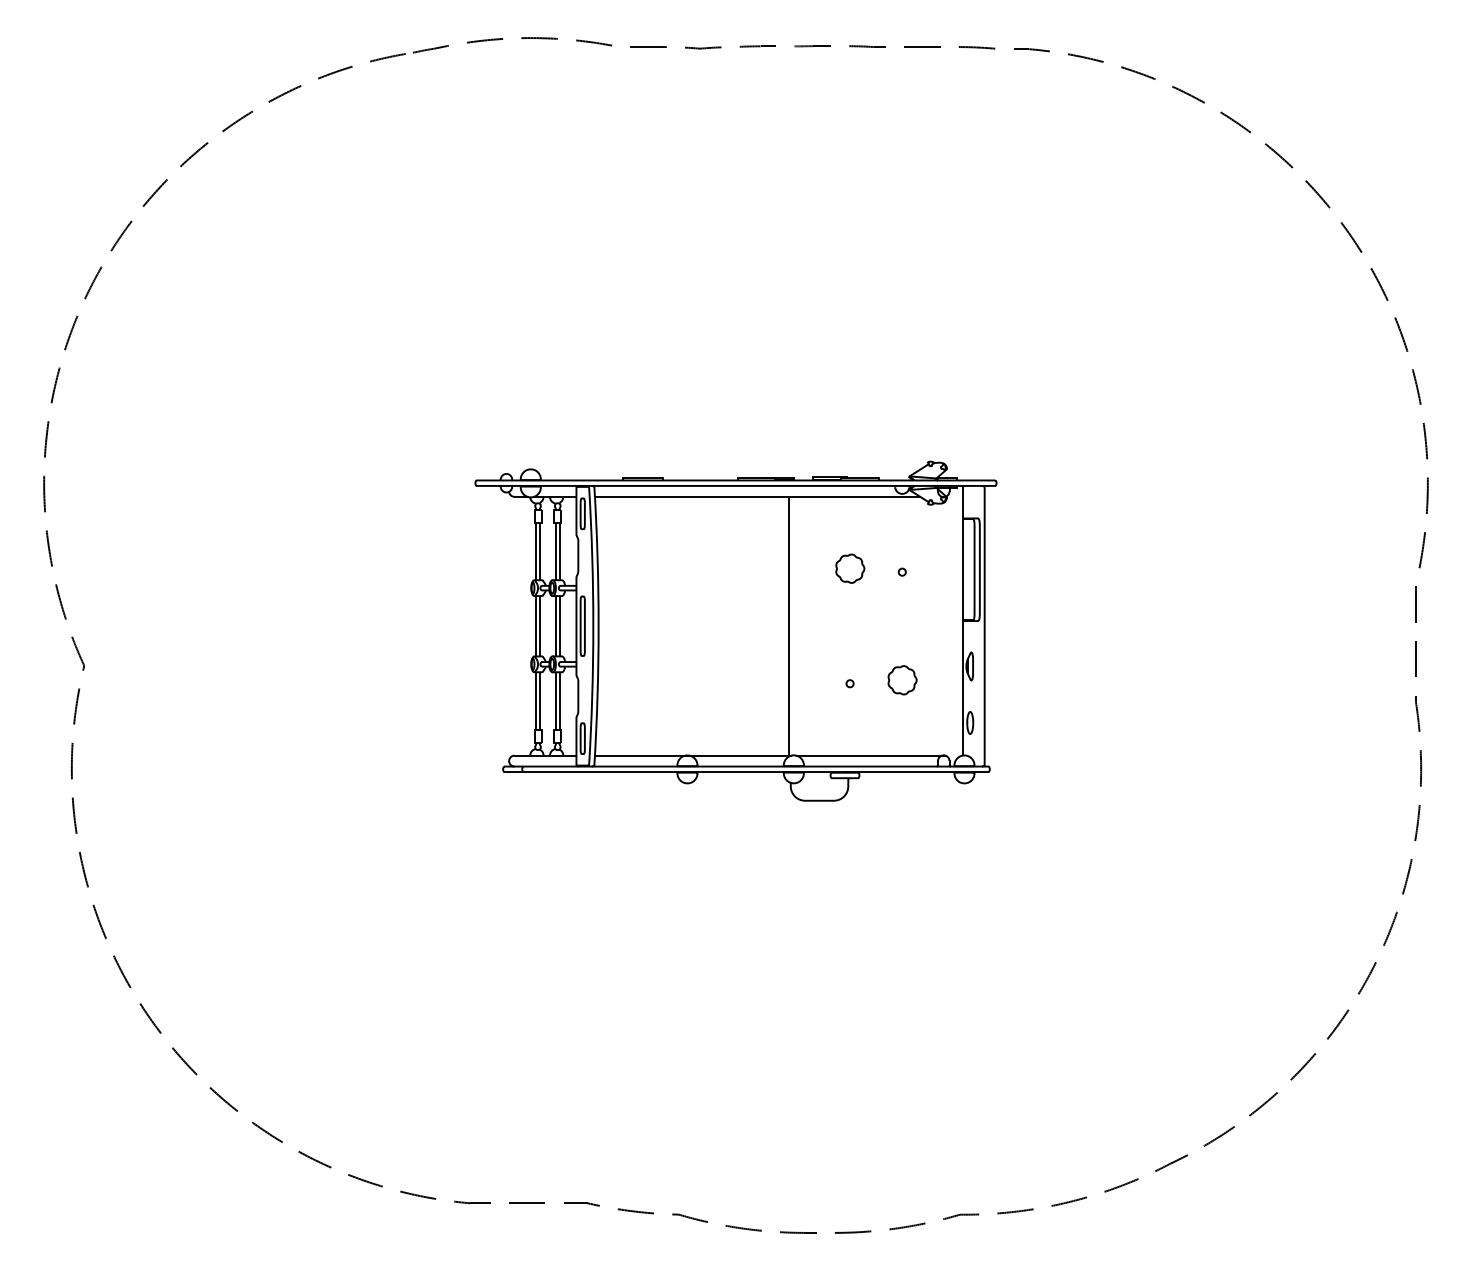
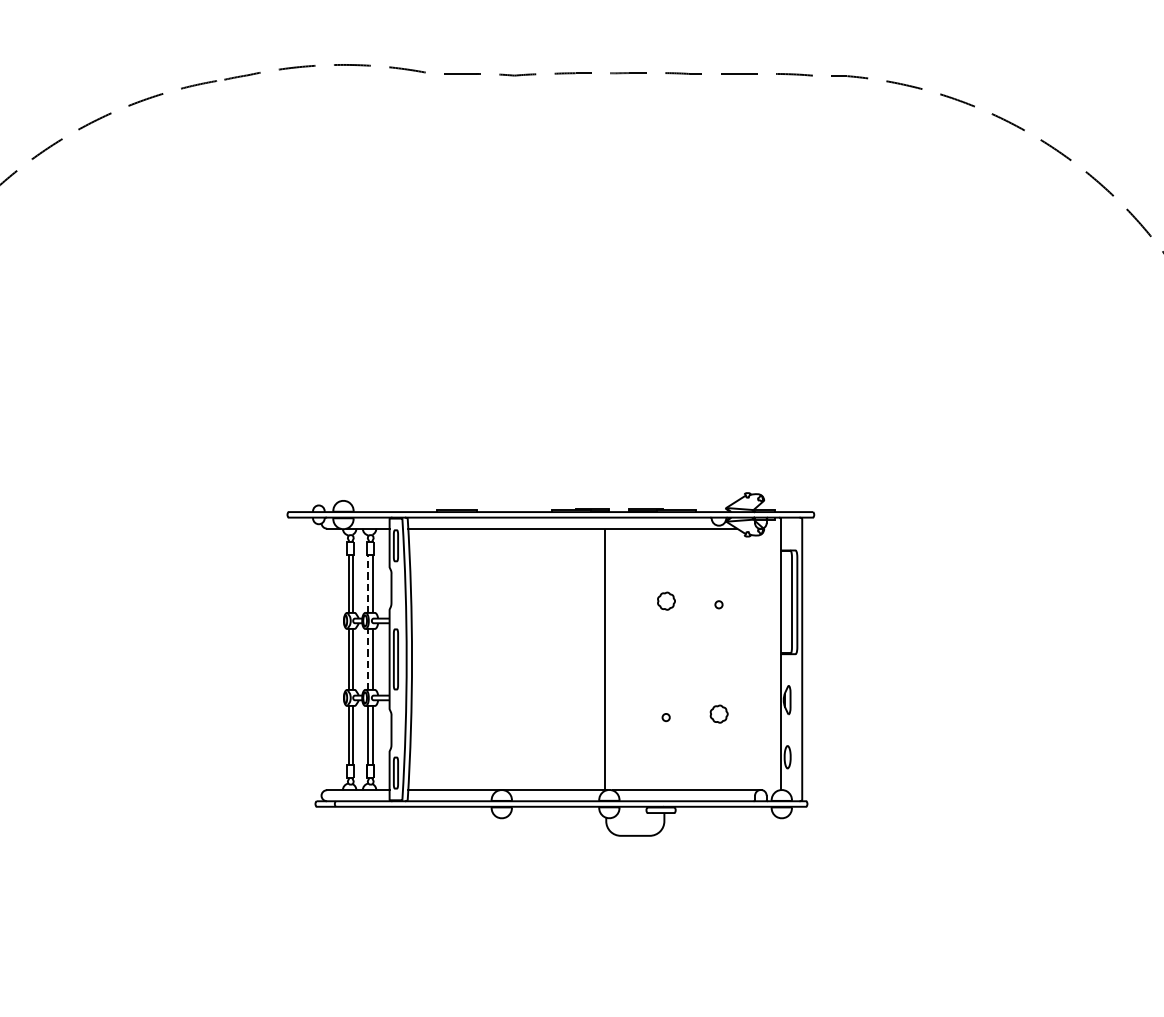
line: (555, 551) -> (368, 583), solid -> dashed
part: (850, 568) -> (666, 601), size x0.6
line: (555, 625) -> (368, 658), solid -> dashed
part: (902, 680) -> (719, 714), size x0.6

